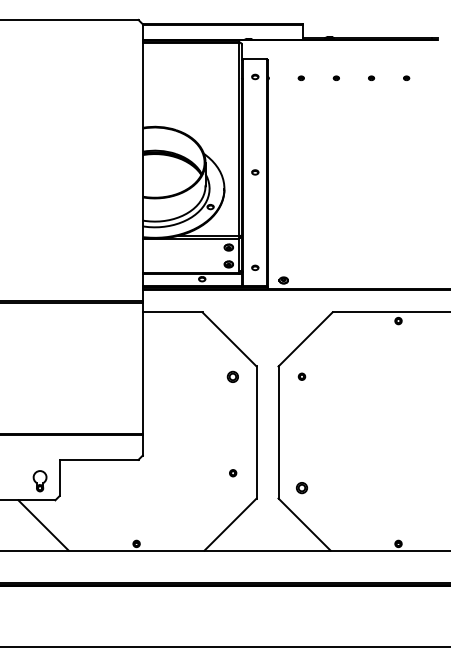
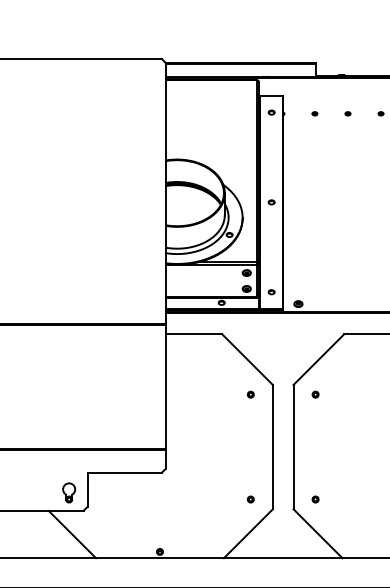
part: (233, 376) -> (251, 394), size x0.62
part: (233, 473) -> (251, 499), moved
part: (301, 488) -> (315, 499), size x0.62

